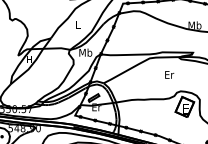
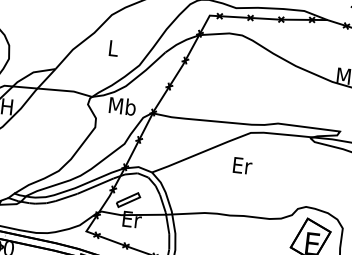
text: (169, 74) -> (242, 164), moved

